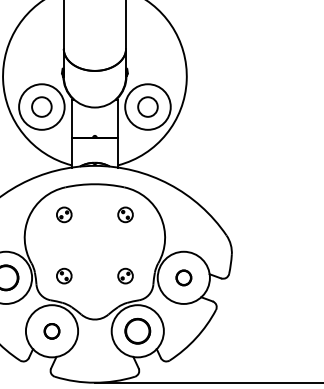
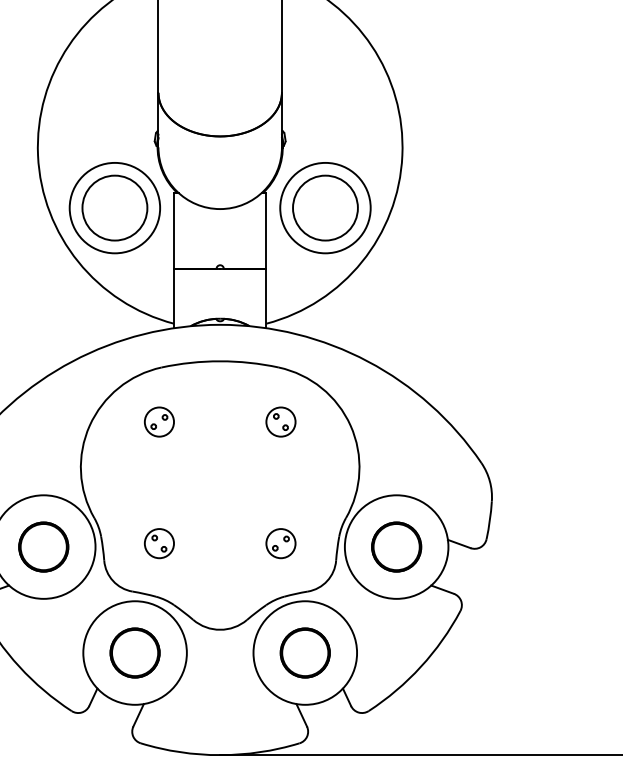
circle: (41, 106) -> (114, 207), size x1.67
circle: (147, 106) -> (324, 207), size x1.67
part: (183, 277) -> (395, 546), size x1.67
part: (51, 331) -> (134, 653), size x1.67

